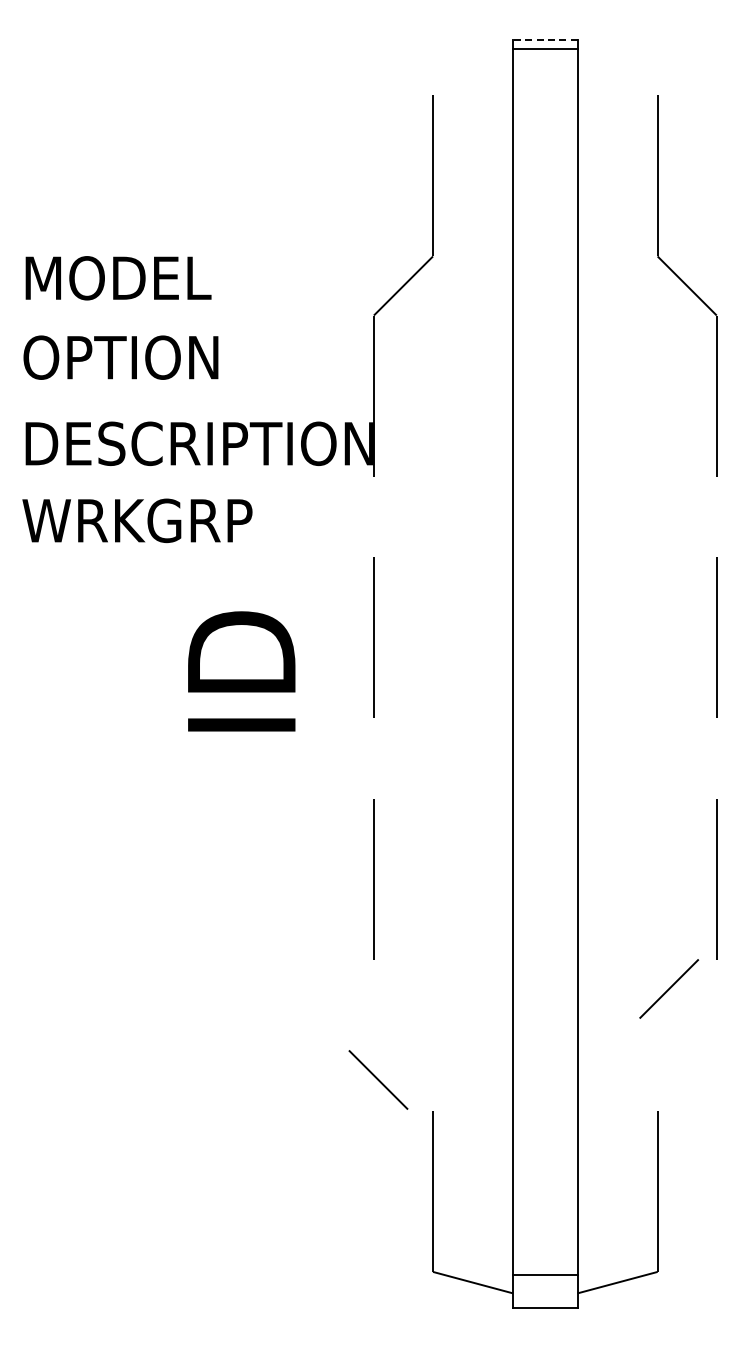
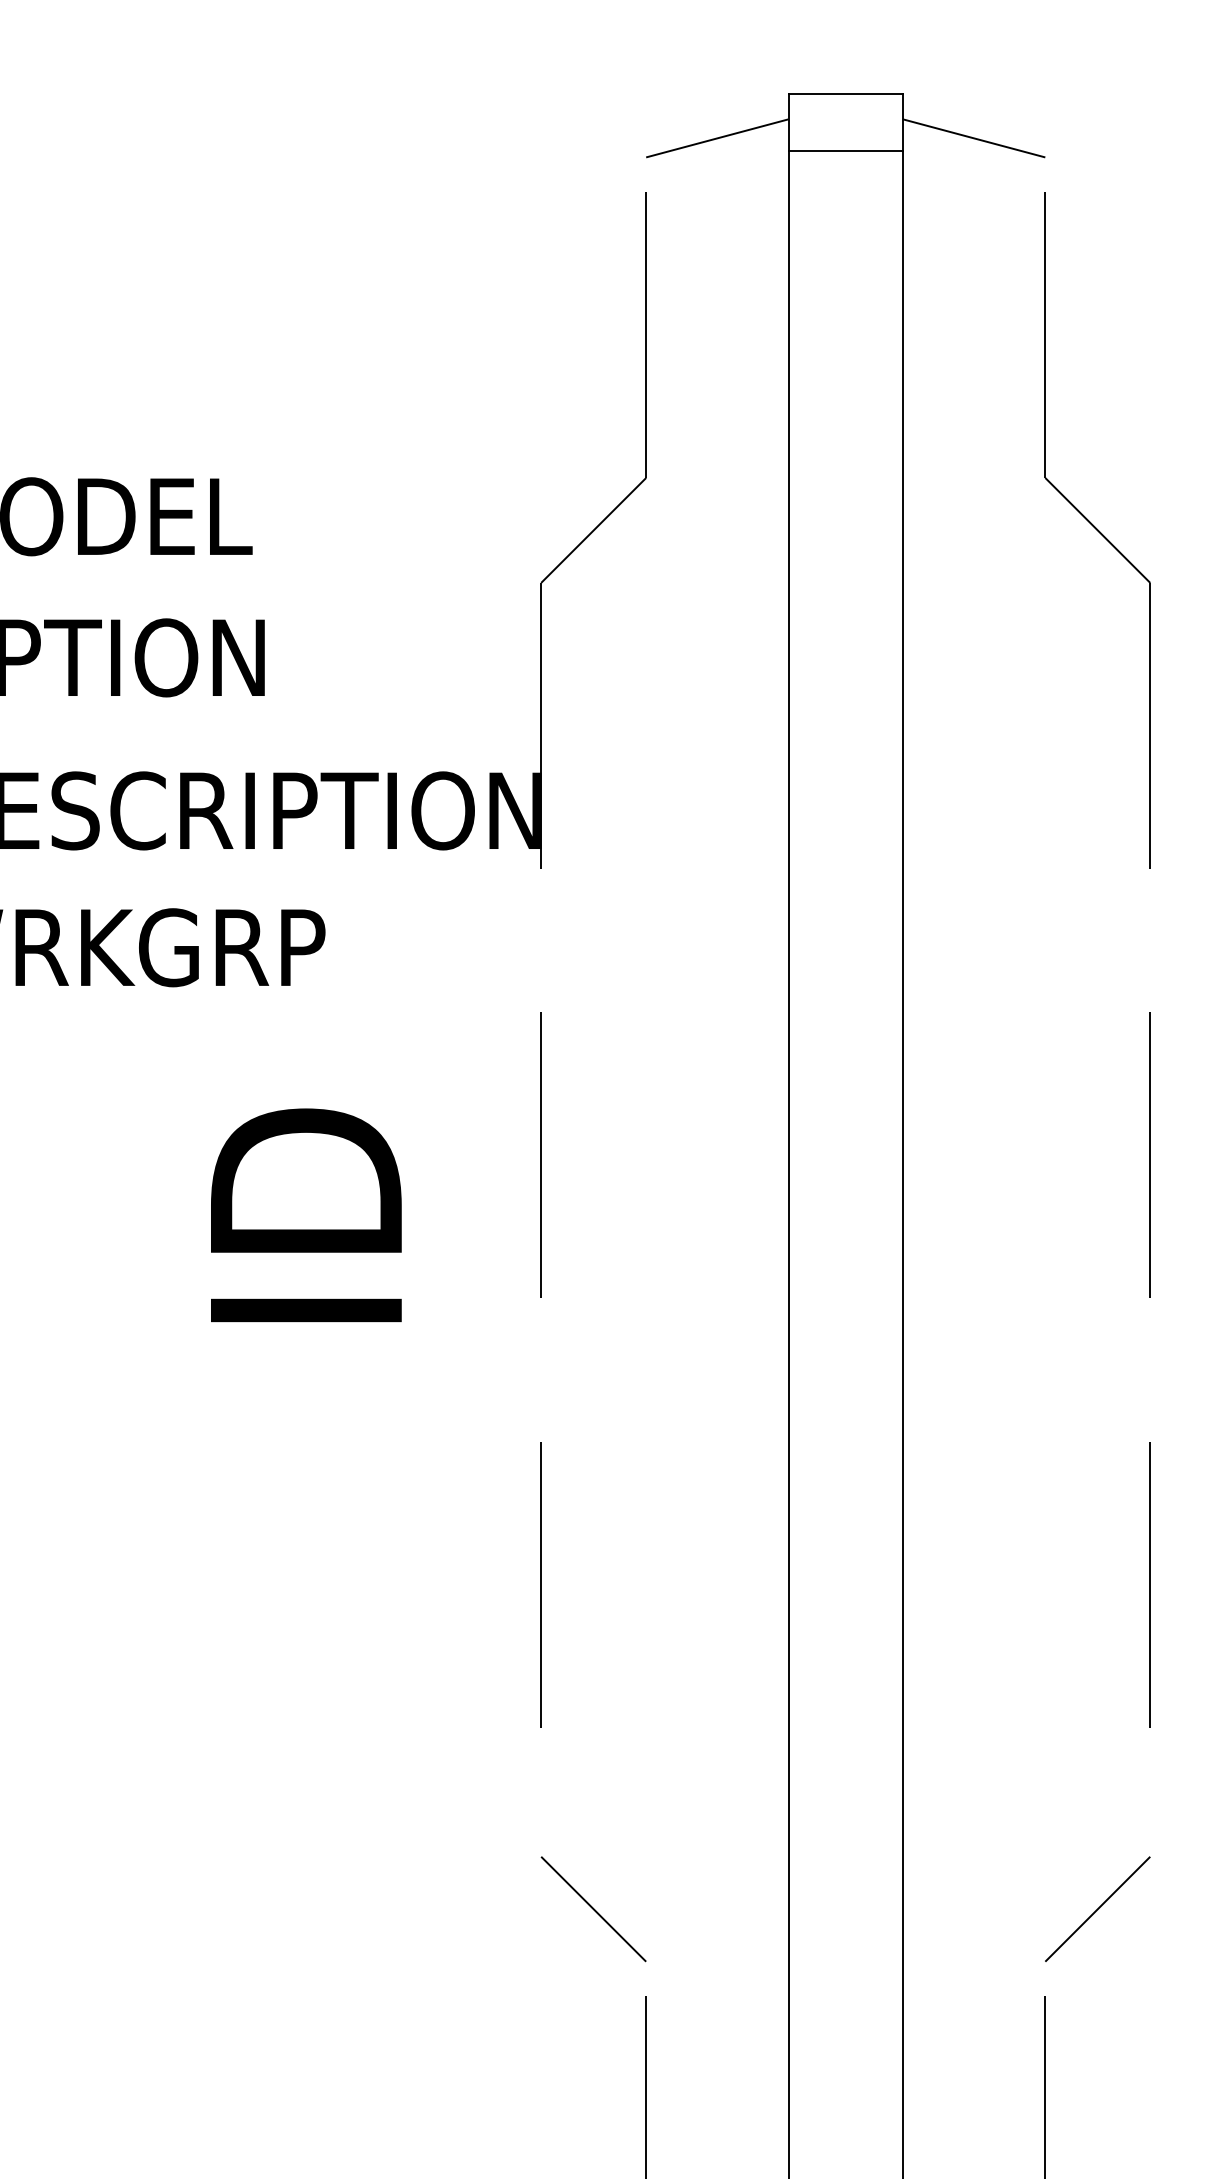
line: (544, 40) -> (844, 94), dashed -> solid
line: (545, 48) -> (846, 151), moved
line: (473, 65) -> (718, 138), added
line: (617, 65) -> (973, 138), added
line: (669, 988) -> (1098, 1908), moved
line: (378, 1079) -> (593, 1908), moved

